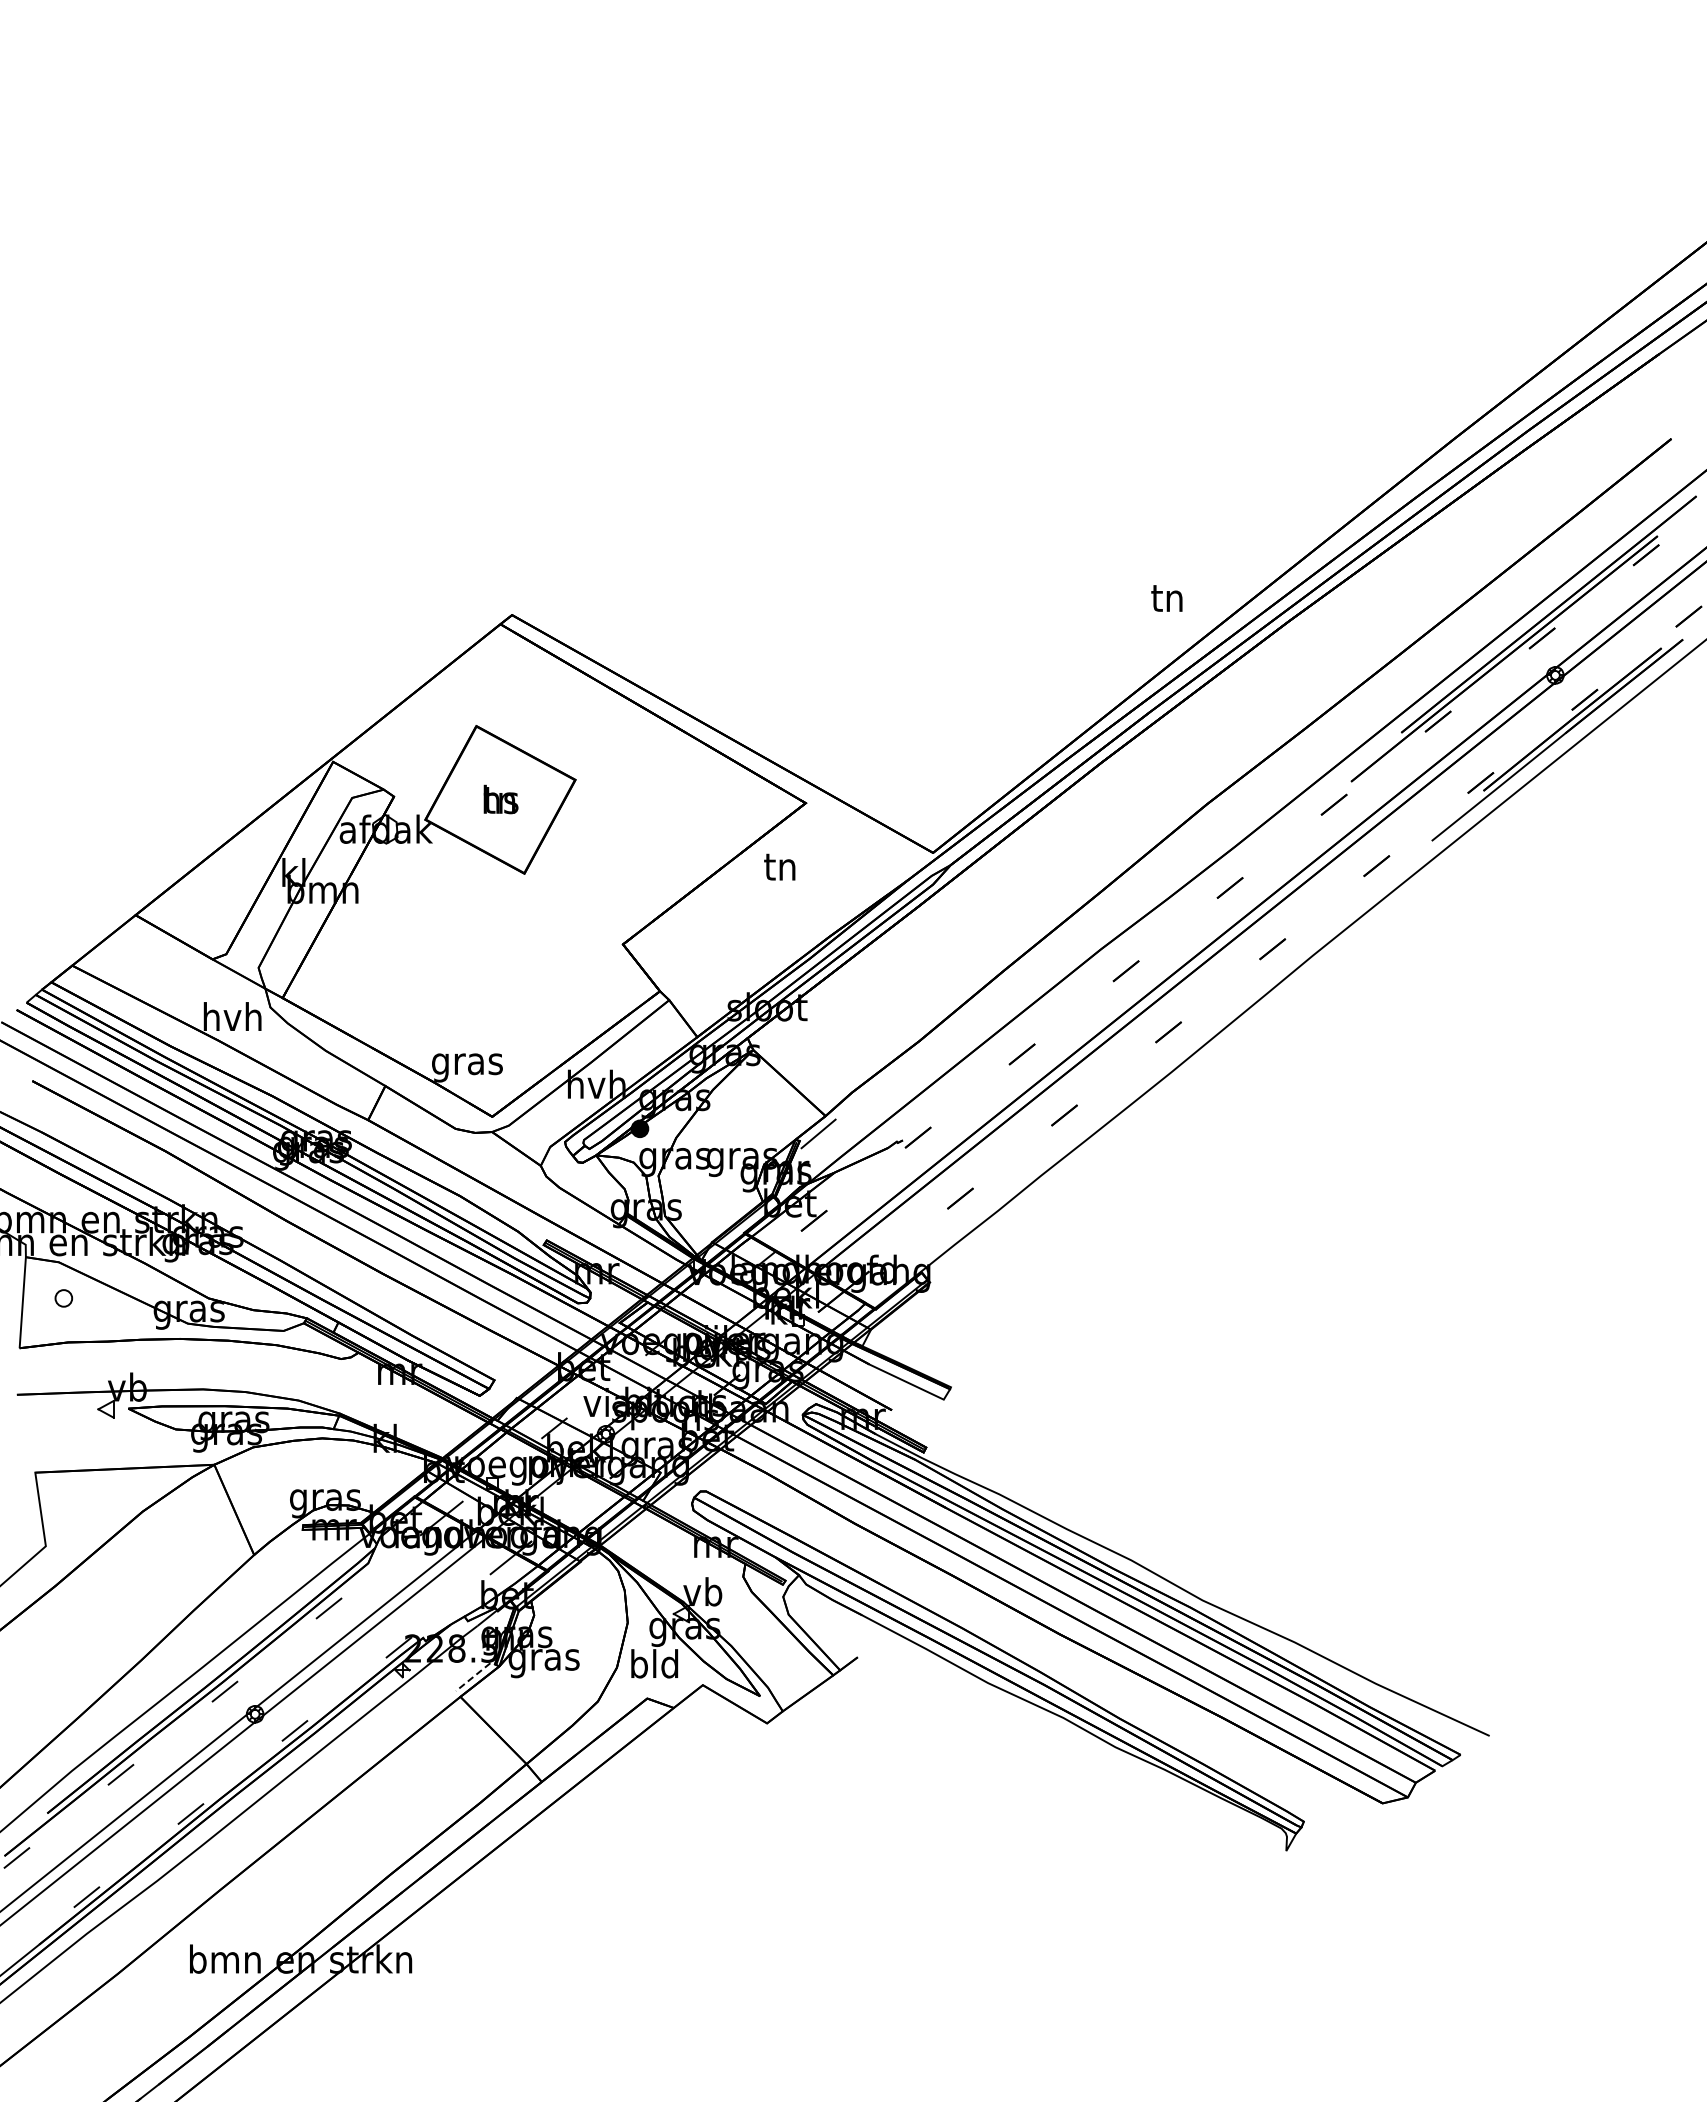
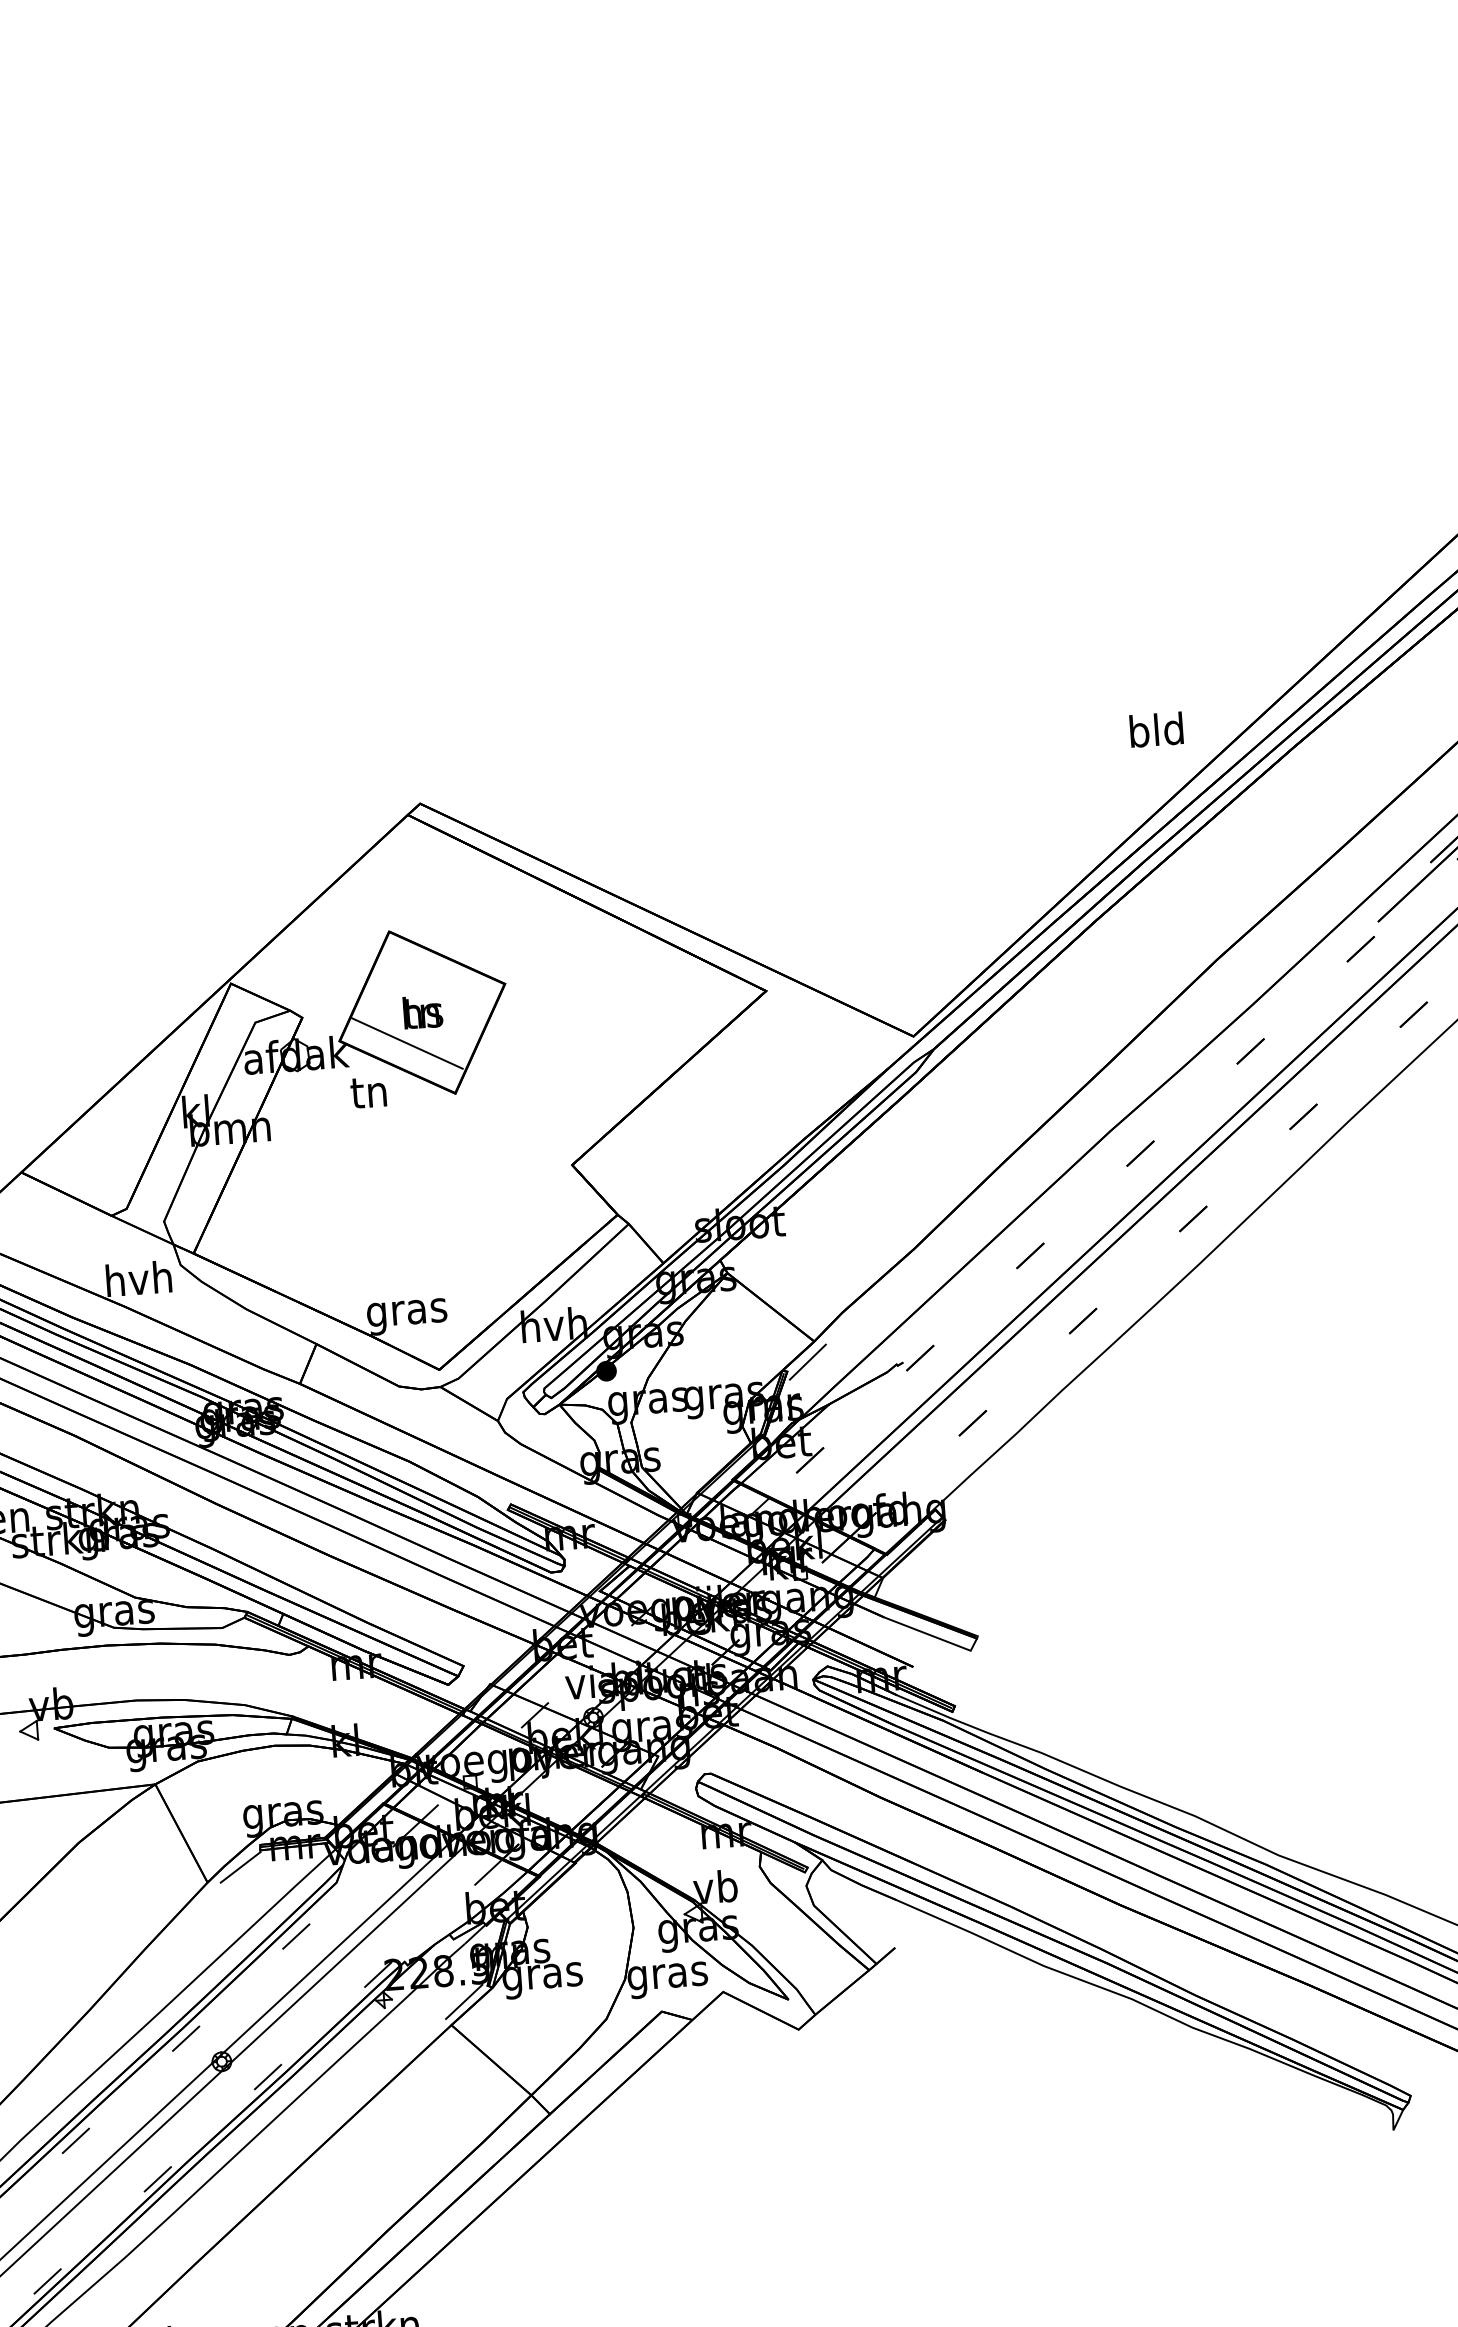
text: (1167, 597) -> (1156, 729), tn -> bld
line: (485, 826) -> (407, 1043), added
text: (779, 866) -> (368, 1091), moved
line: (283, 1543) -> (239, 1867), added
text: (654, 1667) -> (667, 1976), bld -> gras
line: (472, 1677) -> (463, 2002), dashed -> solid

